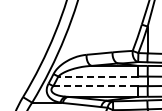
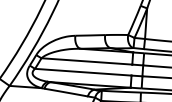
line: (98, 76) -> (87, 61), dashed -> solid
line: (96, 86) -> (84, 72), dashed -> solid

